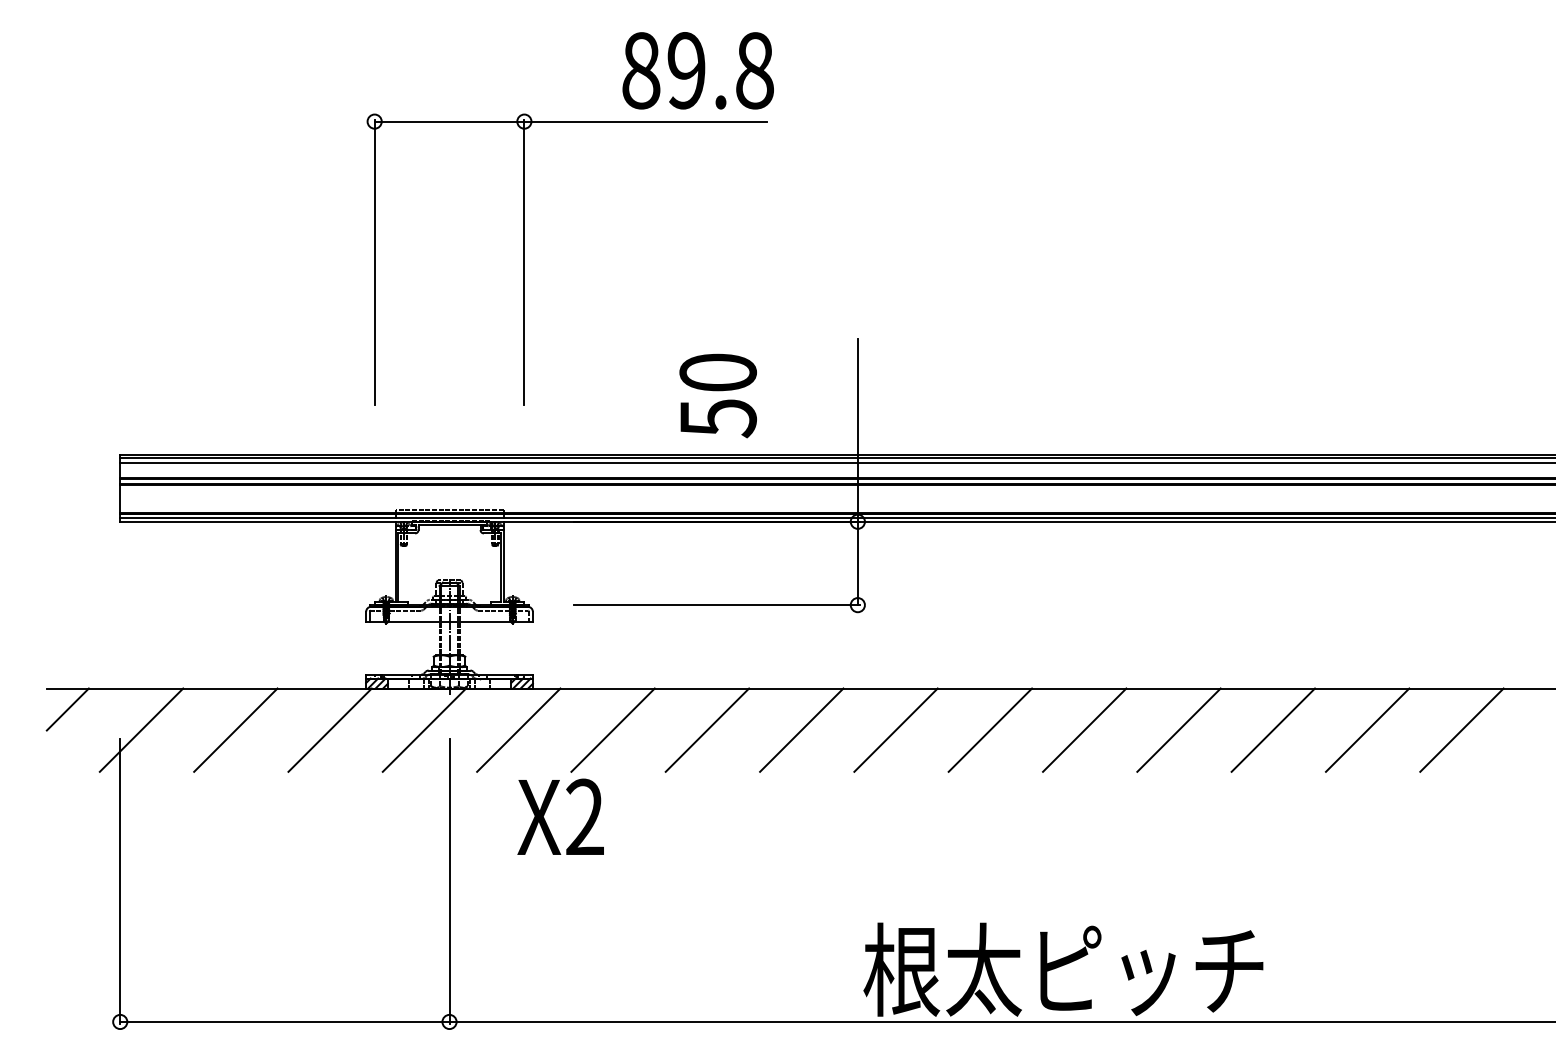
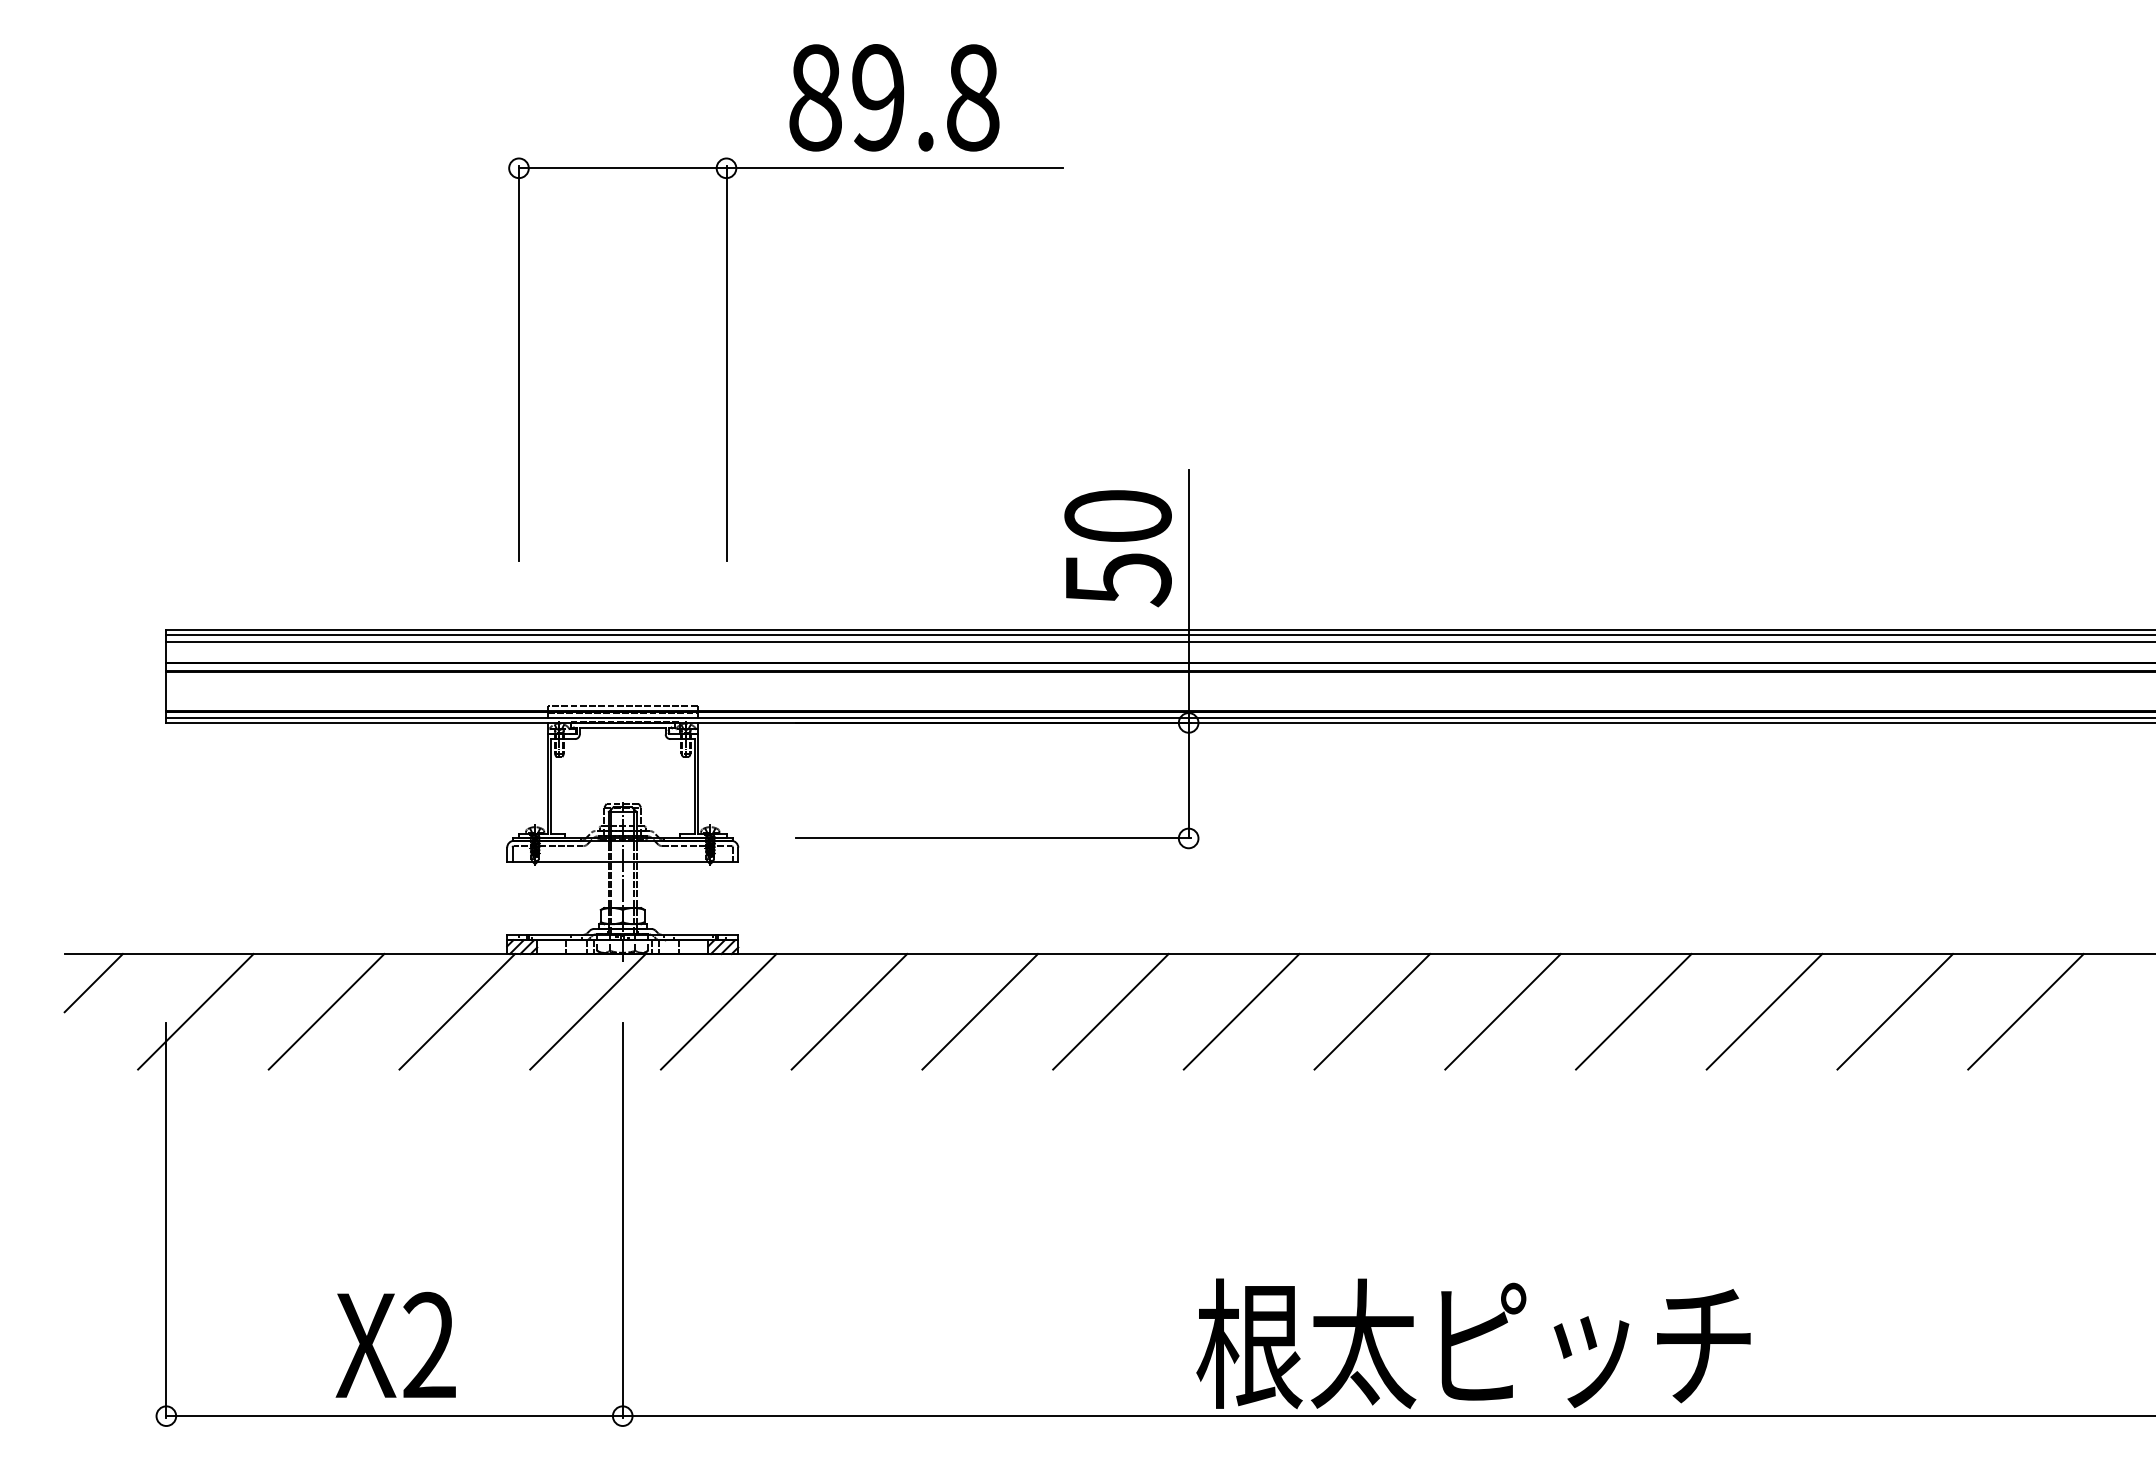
text: (698, 70) -> (894, 97), moved
text: (717, 395) -> (1117, 548), moved
text: (560, 816) -> (395, 1344), moved

